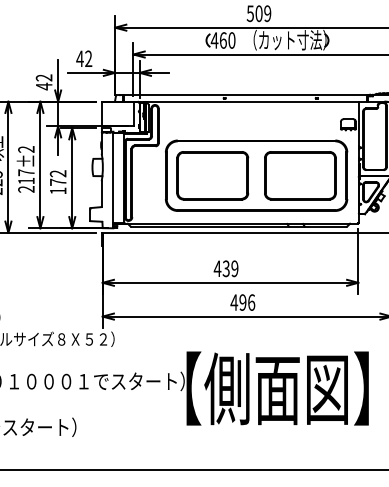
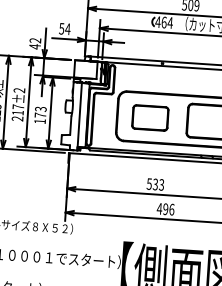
text: (231, 40) -> (170, 22), 460 -> 464
text: (84, 58) -> (64, 28), 42 -> 54
text: (58, 173) -> (41, 109), 172 -> 173
part: (212, 175) -> (150, 117), size x0.7
text: (225, 268) -> (155, 184), 439 -> 533

